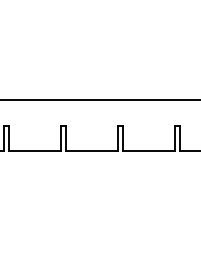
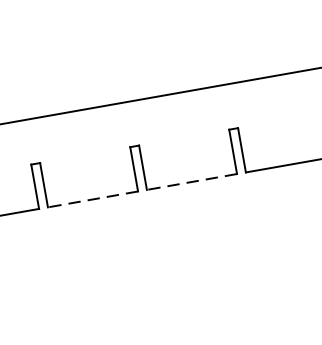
line: (35, 151) -> (93, 199), solid -> dashed
line: (91, 151) -> (191, 182), solid -> dashed

